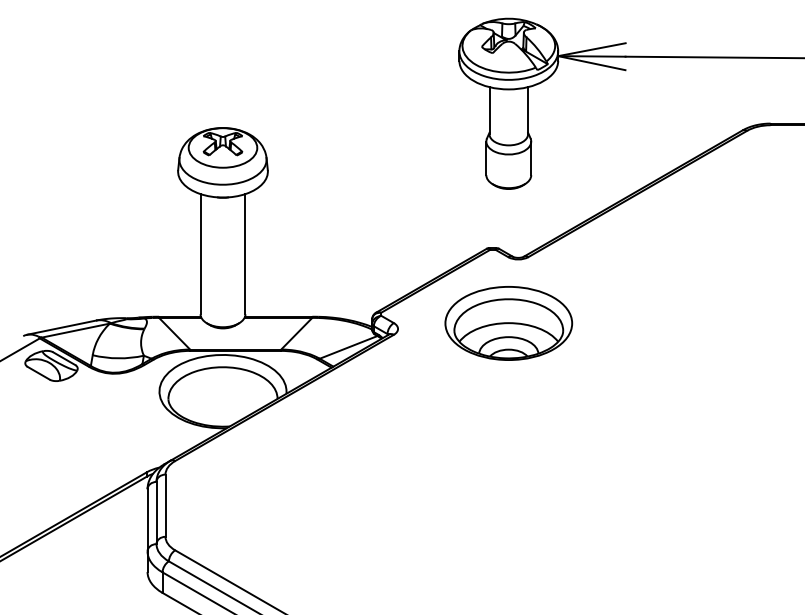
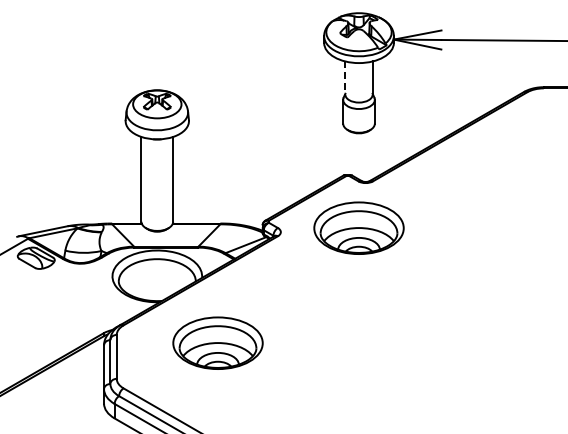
line: (489, 111) -> (345, 78), solid -> dashed
part: (308, 485) -> (217, 342), added

